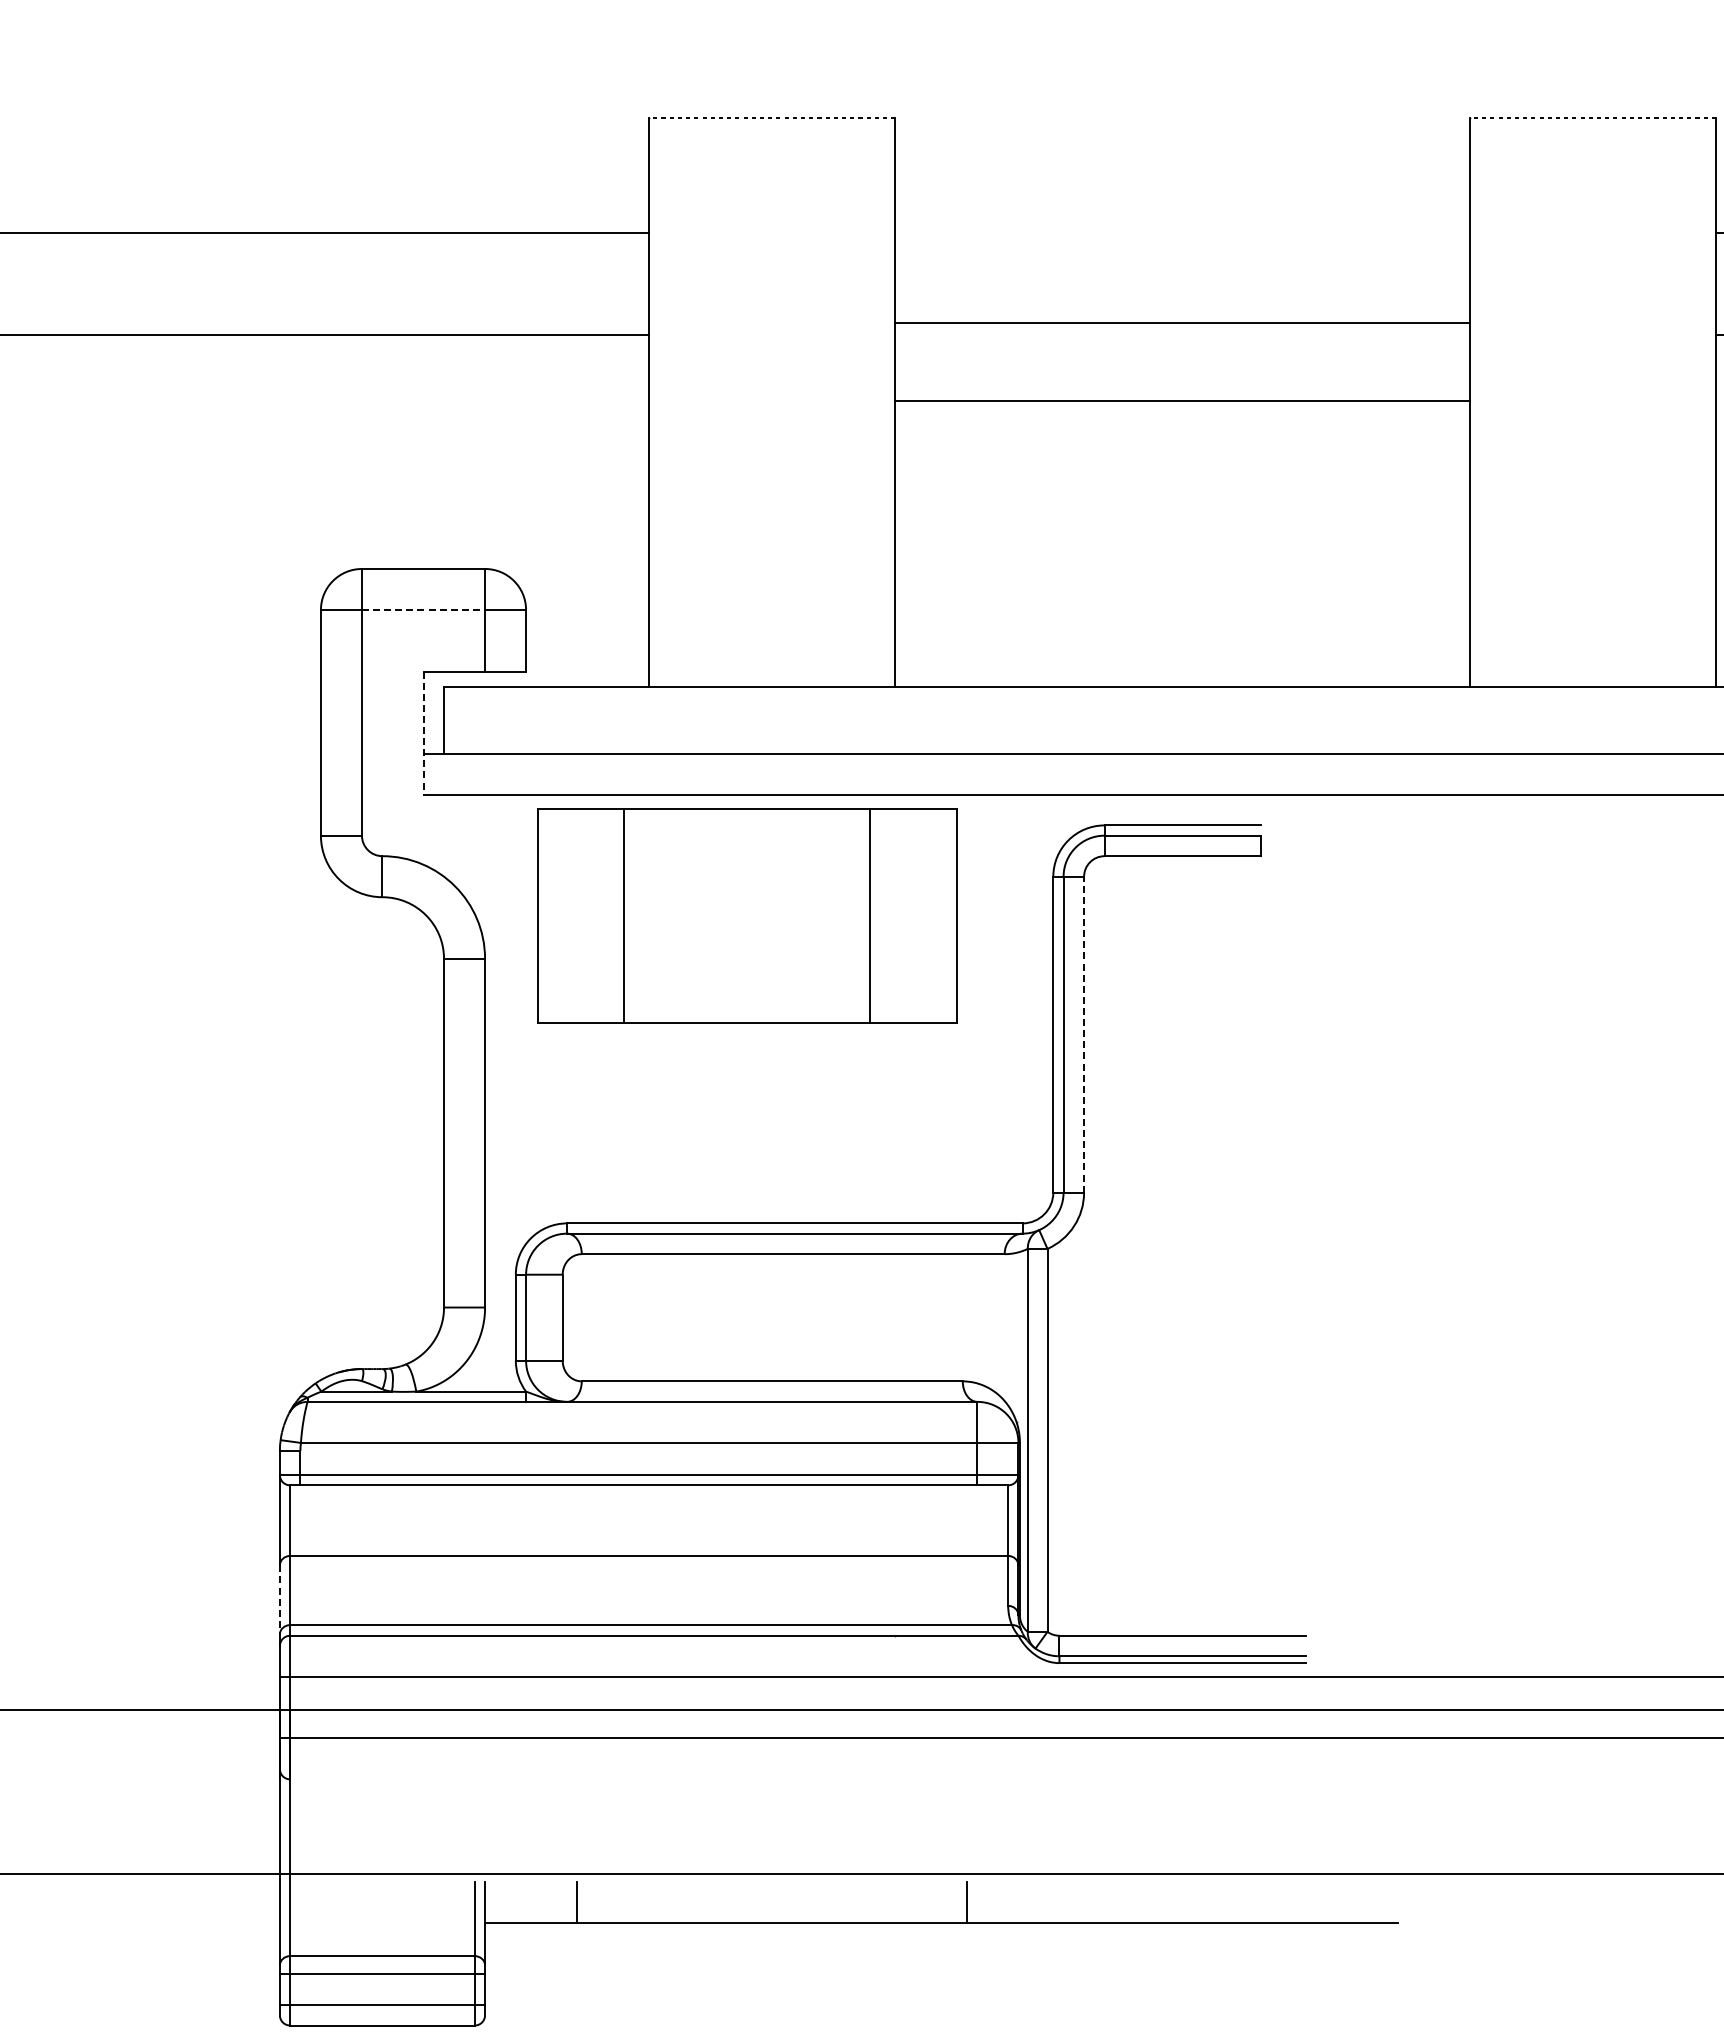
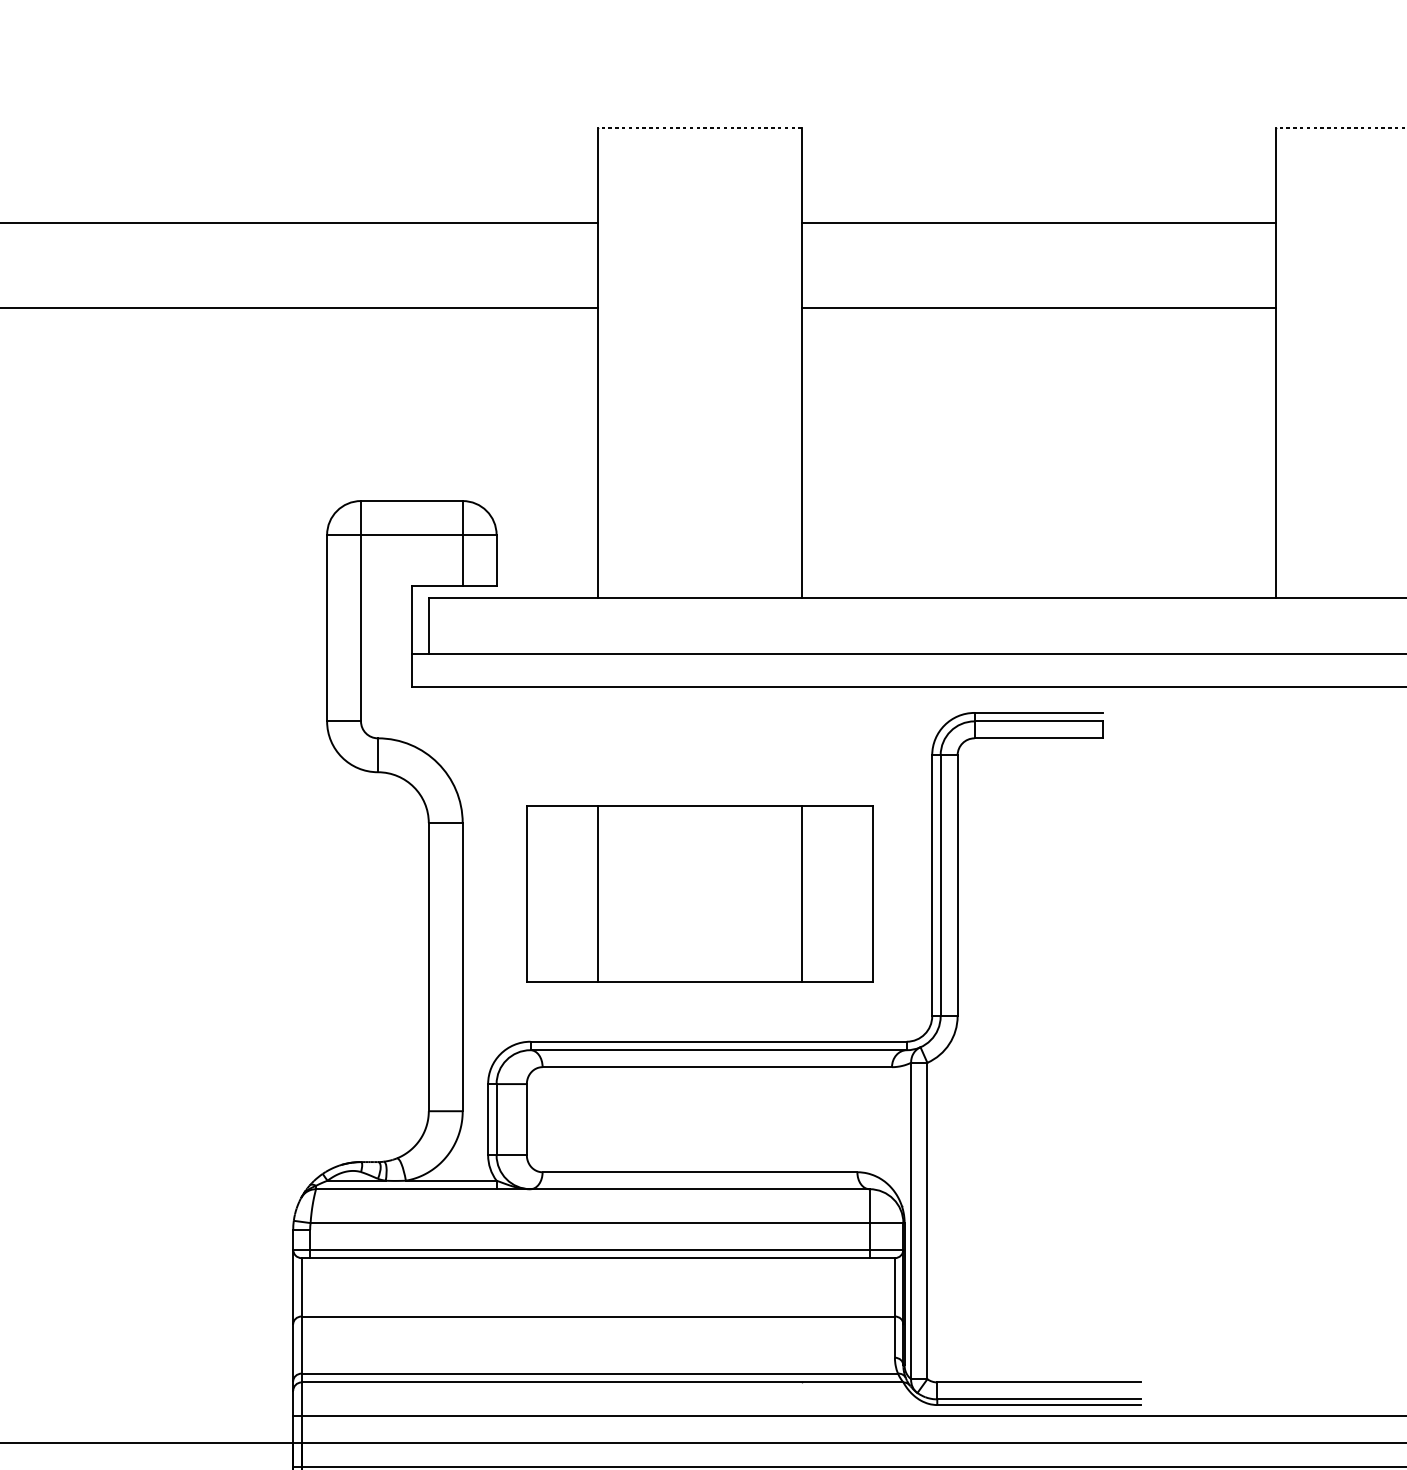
line: (1182, 322) -> (1038, 223), moved
line: (1182, 401) -> (1038, 308), moved
line: (423, 610) -> (411, 535), dashed -> solid
line: (423, 733) -> (411, 636), dashed -> solid
part: (747, 915) -> (700, 893), moved
line: (1084, 1034) -> (957, 885), dashed -> solid
line: (279, 1599) -> (292, 1352), dashed -> solid

